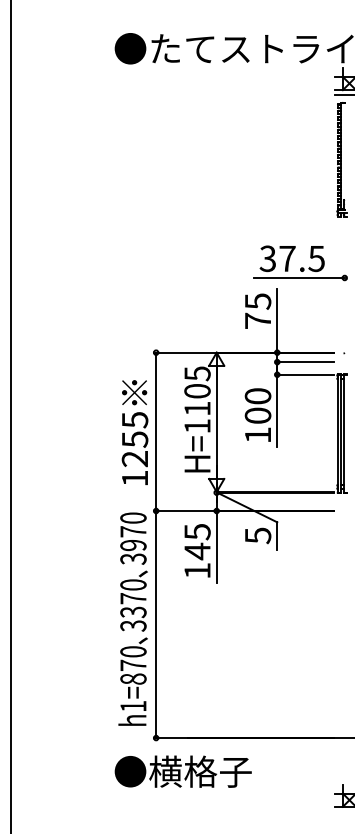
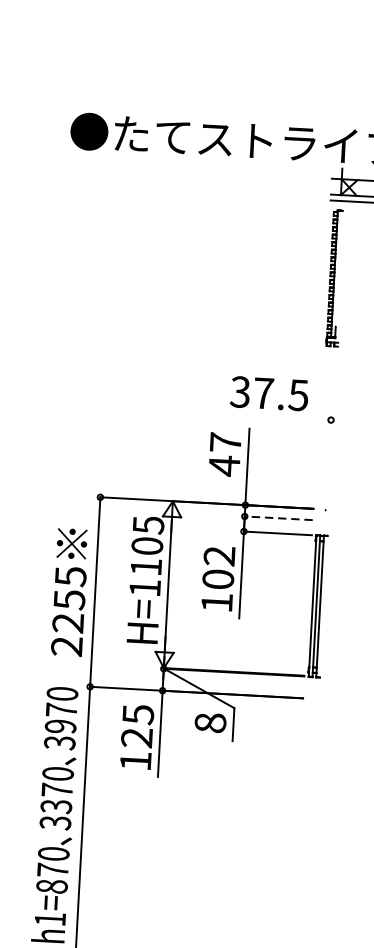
line: (299, 277) -> (276, 416), removed
text: (258, 311) -> (225, 454), 75 -> 47
line: (305, 362) -> (278, 518), solid -> dashed
text: (257, 396) -> (218, 556), 100 -> 102
text: (134, 478) -> (66, 646), 1255 -> 2255
text: (257, 535) -> (209, 722), 5 -> 8
text: (197, 551) -> (137, 737), 145 -> 125

